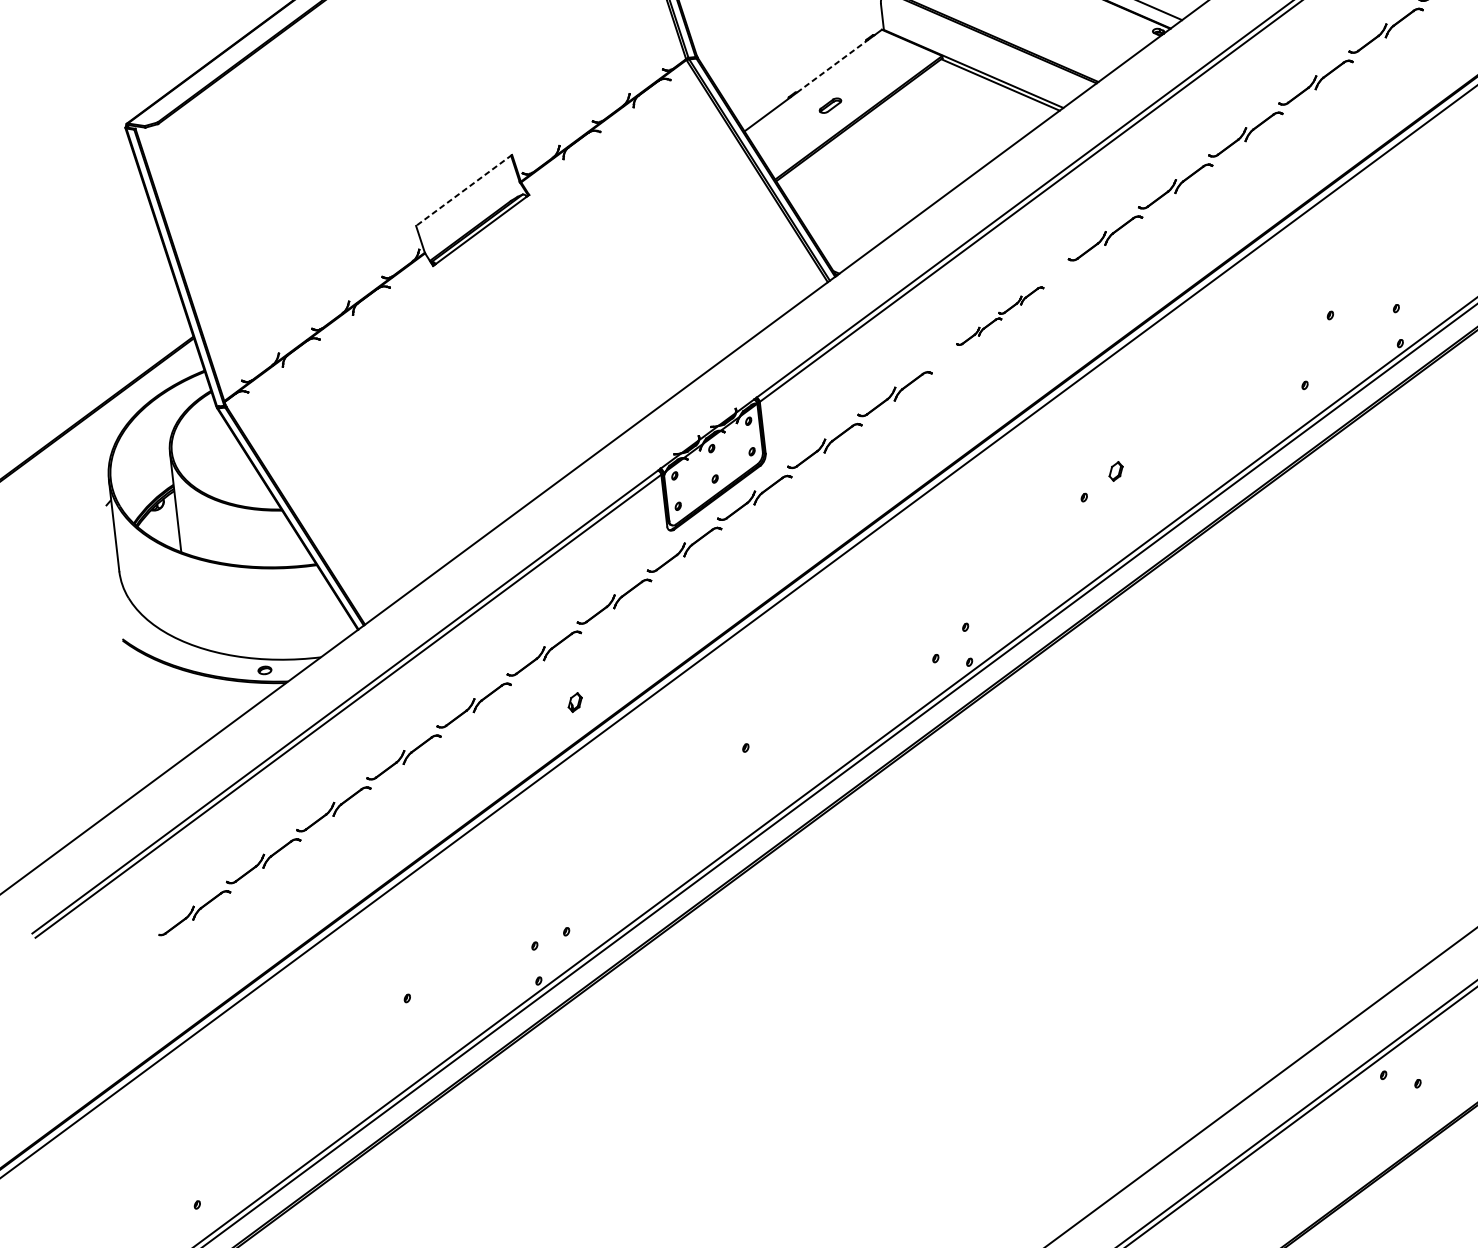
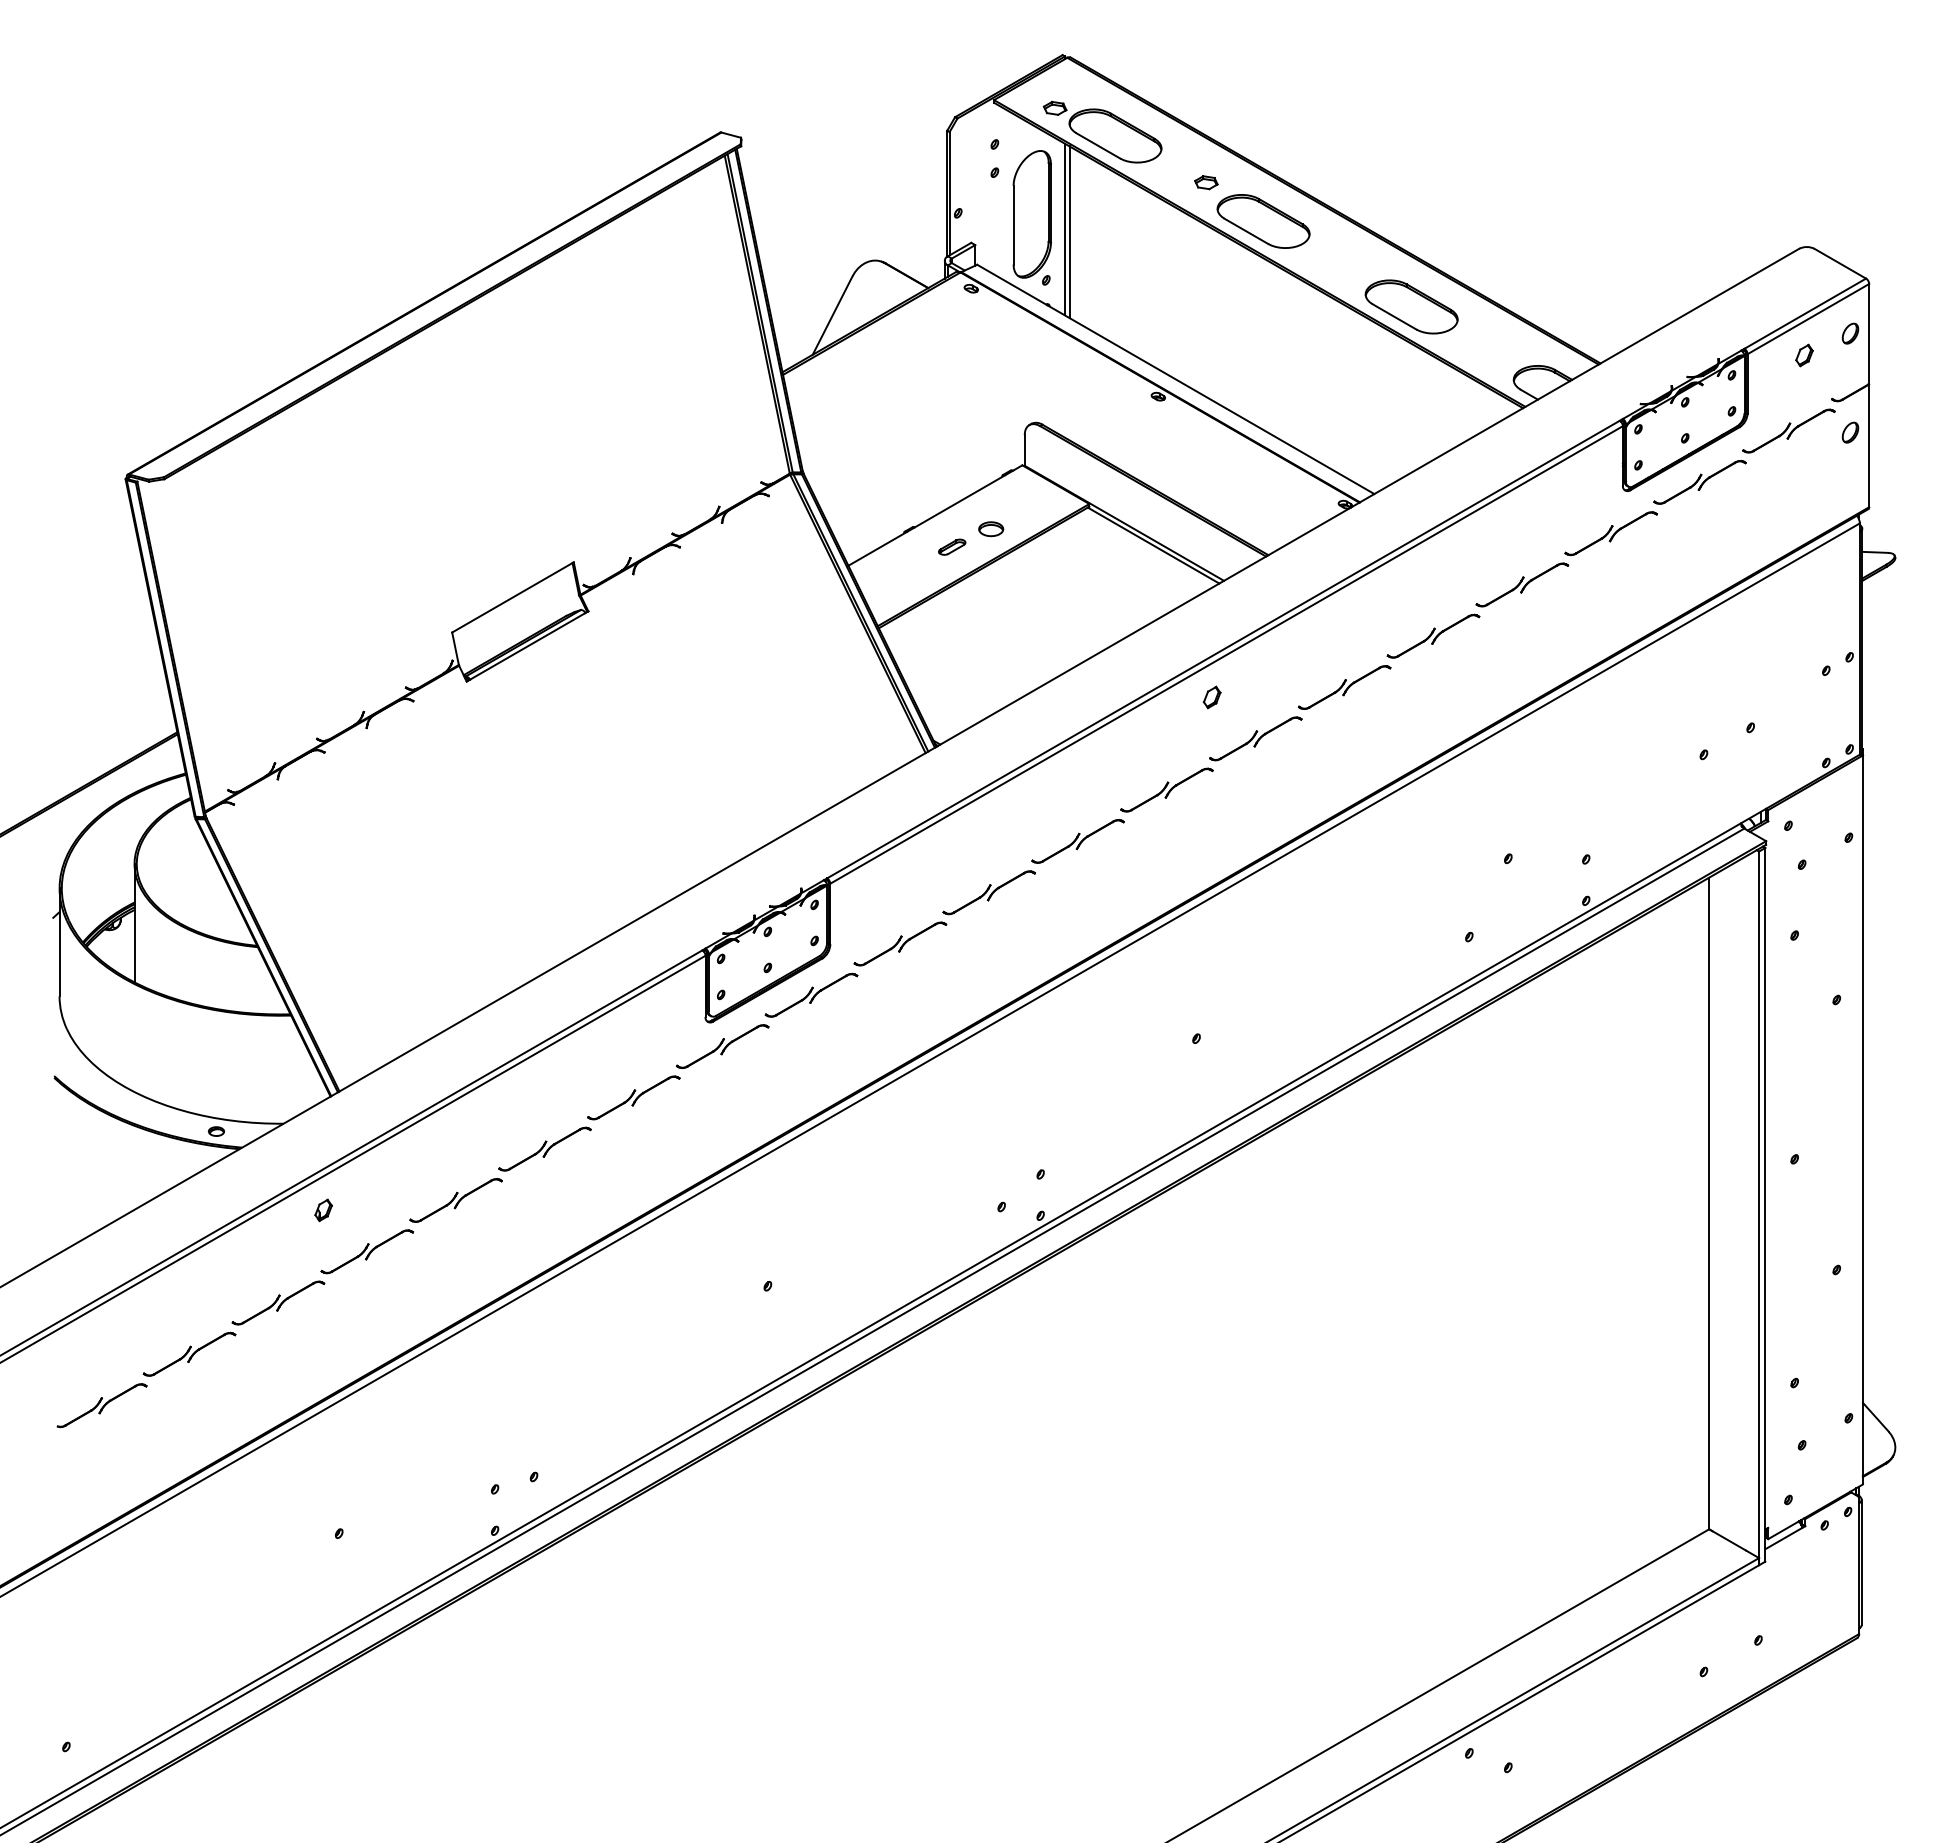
line: (833, 66) -> (960, 501), dashed -> solid
part: (861, 86) -> (991, 529), added
line: (463, 190) -> (512, 597), dashed -> solid
part: (1000, 316) -> (1122, 815), size x1.67
part: (1115, 471) -> (1211, 697), moved
part: (575, 702) -> (323, 1210), moved

